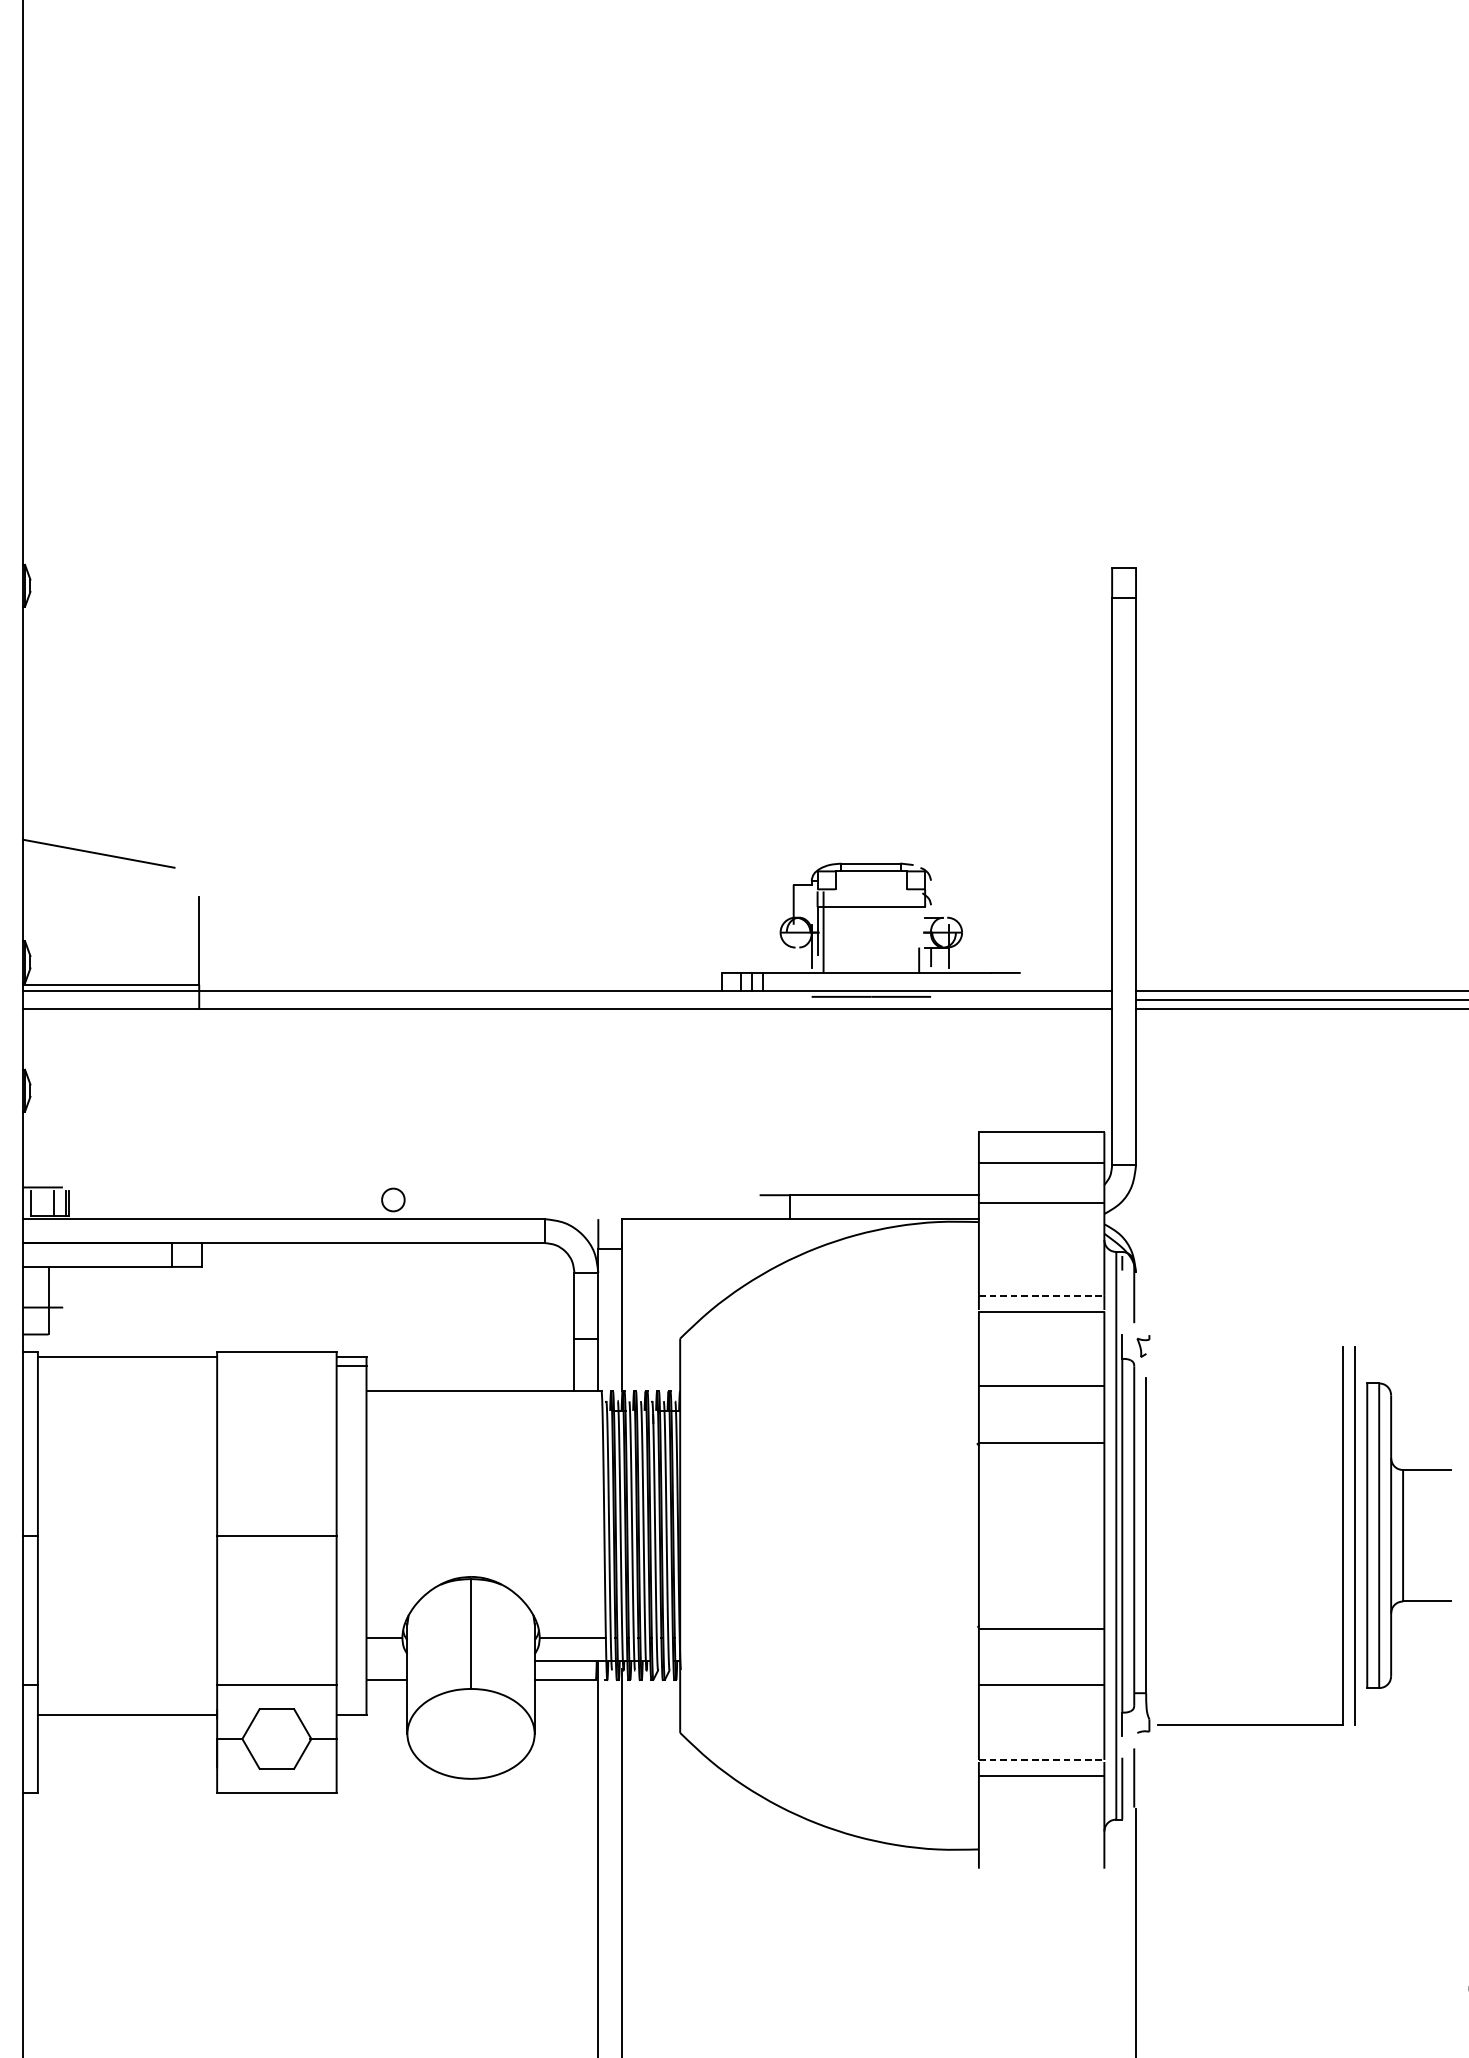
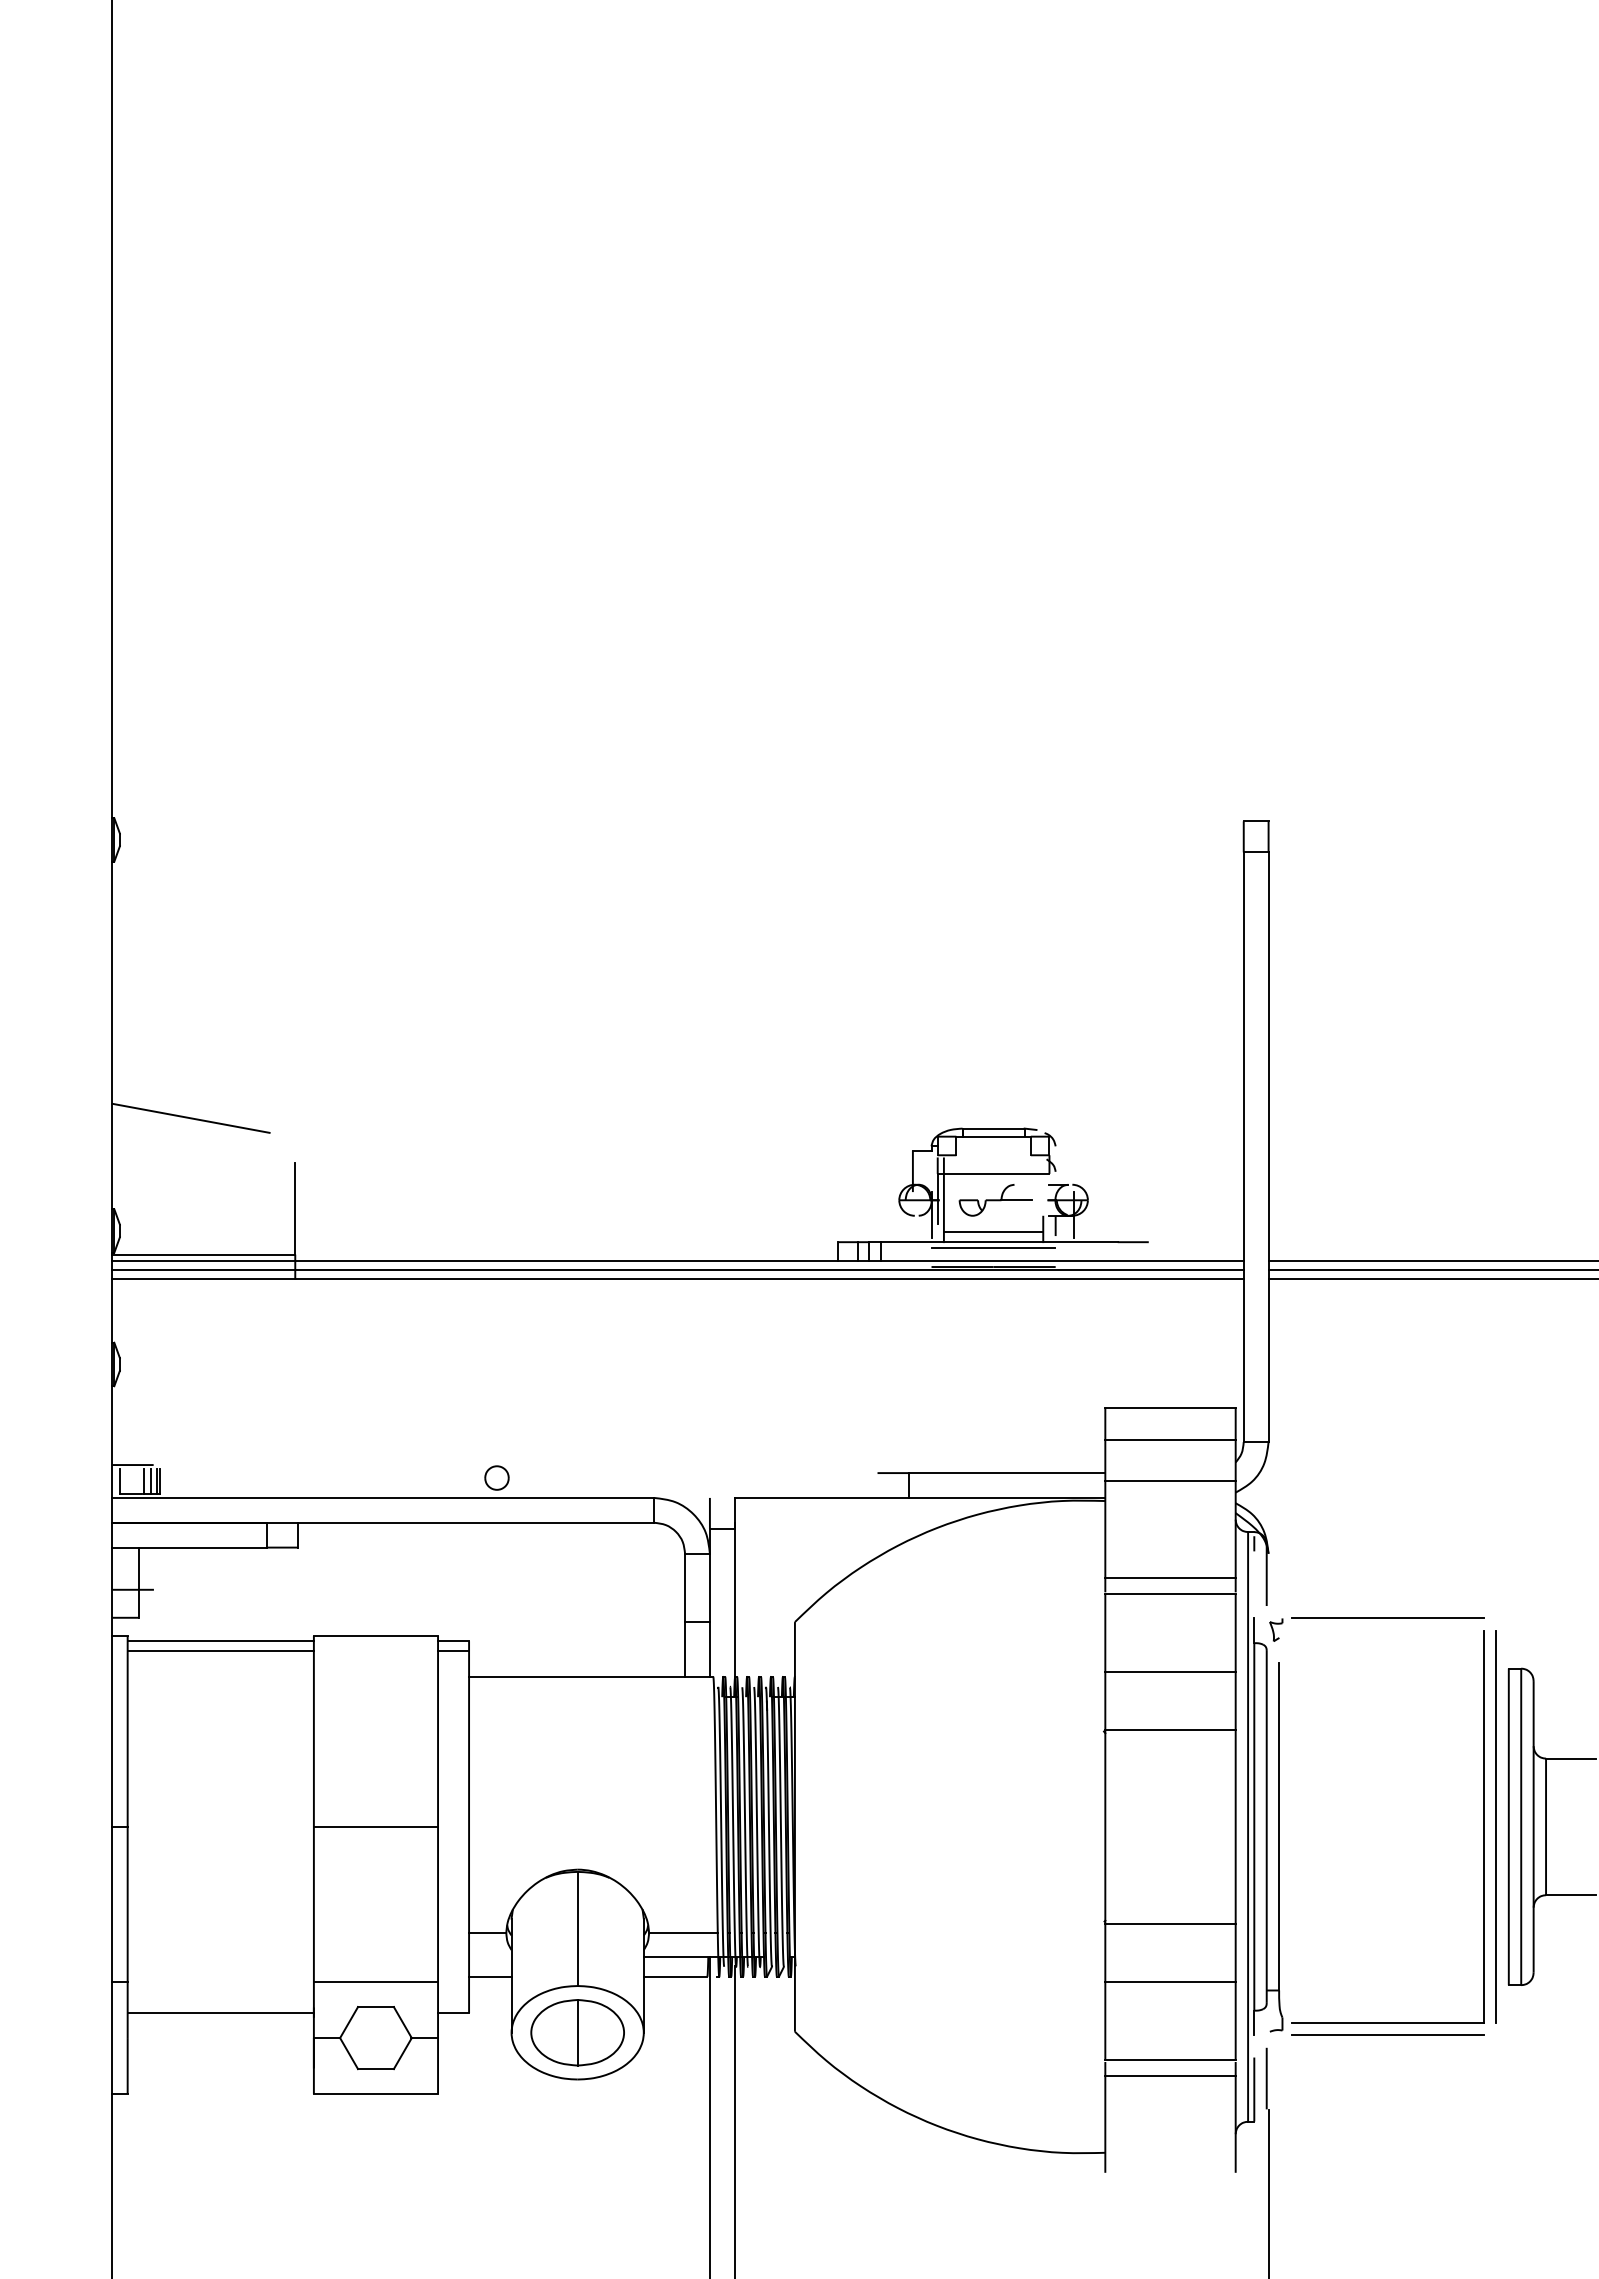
part: (873, 932) -> (995, 1200), added
line: (871, 963) -> (993, 1232), added
line: (871, 979) -> (993, 1248), added
line: (567, 1000) -> (677, 1270), added
line: (59, 1203) -> (150, 1481), added
line: (1042, 1295) -> (1171, 1577), dashed -> solid
line: (1250, 1335) -> (1387, 1618), added
line: (127, 1365) -> (220, 1650), added
part: (470, 1733) -> (577, 2032), added
line: (1250, 1736) -> (1387, 2035), added
line: (1042, 1759) -> (1171, 2059), dashed -> solid

